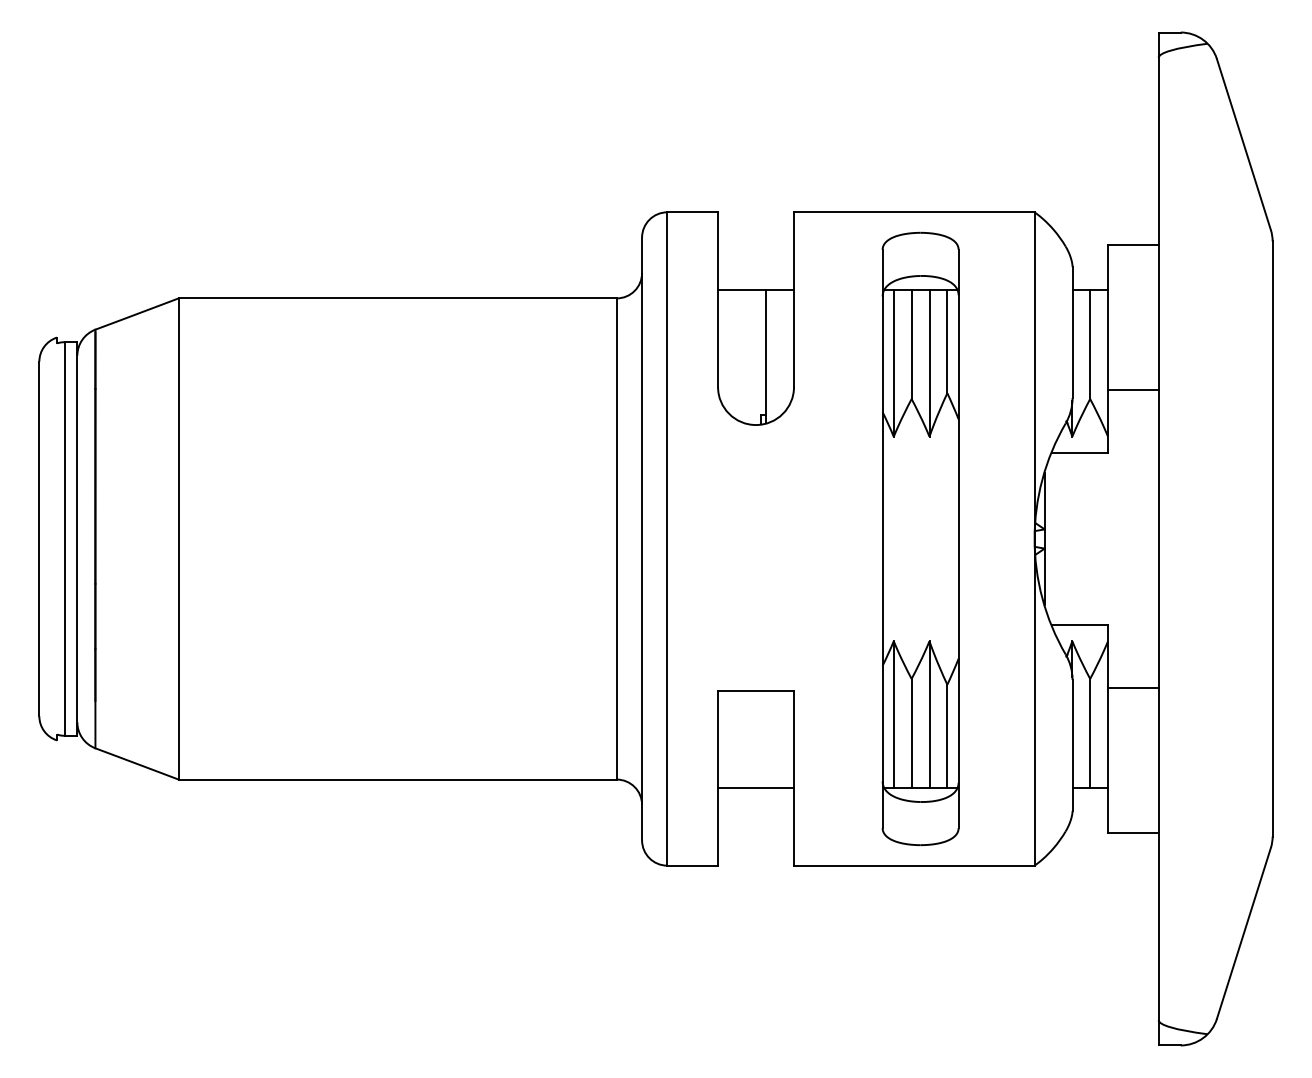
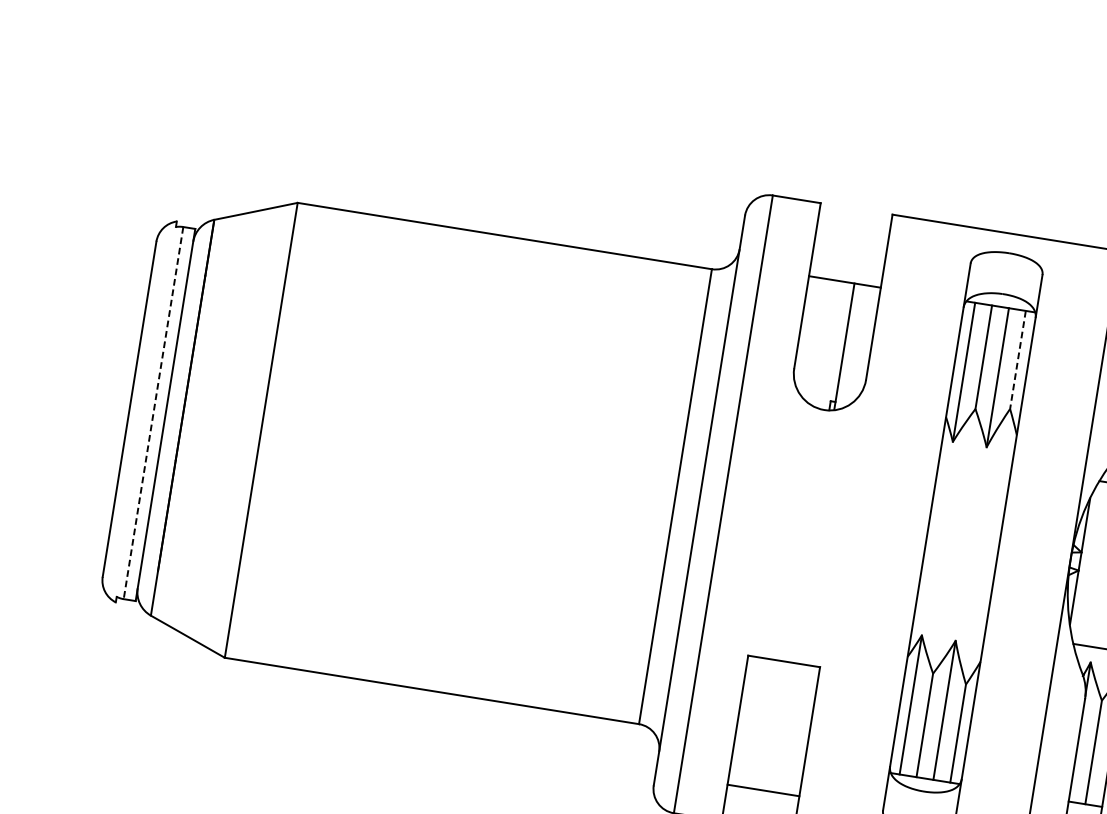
line: (947, 341) -> (1018, 360), solid -> dashed
line: (64, 539) -> (153, 413), solid -> dashed
line: (756, 788) -> (763, 790), moved

